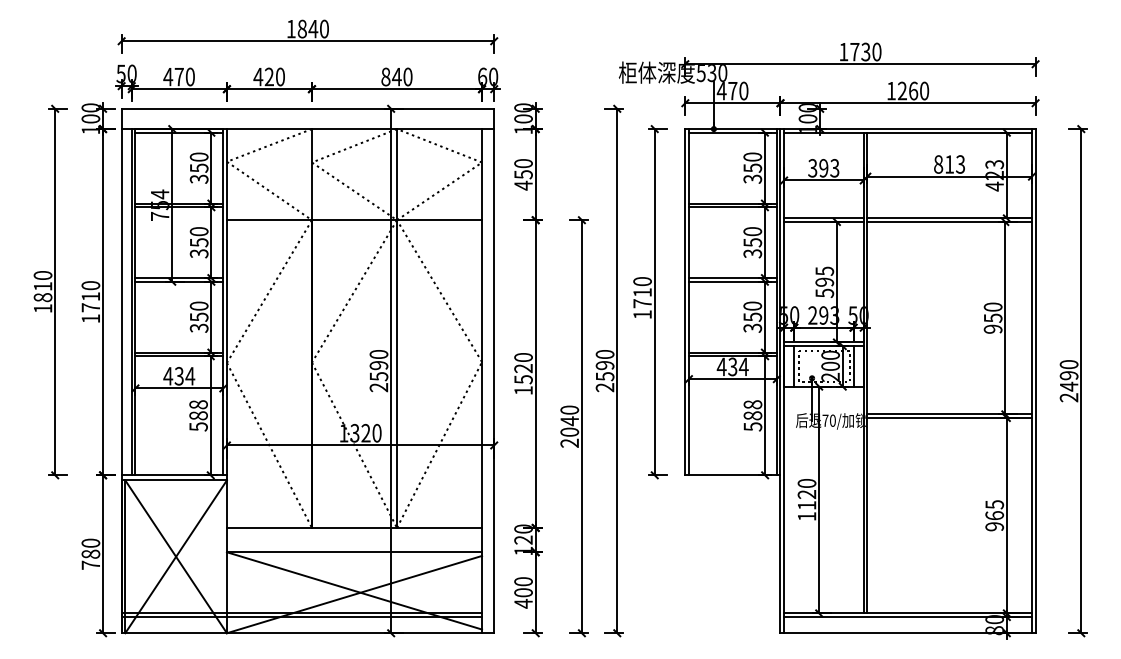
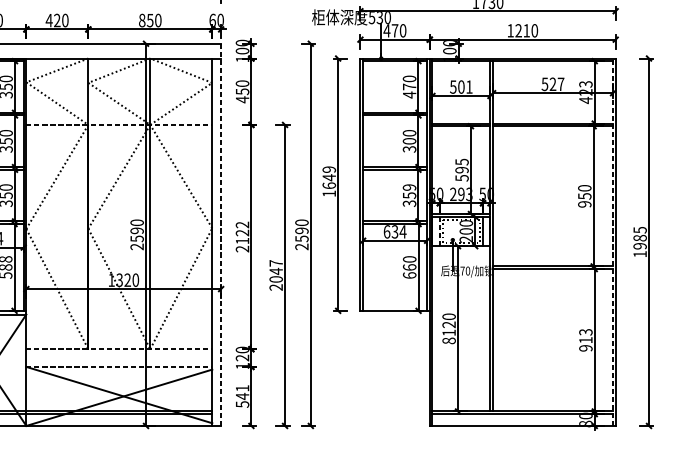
text: (396, 77) -> (149, 20), 840 -> 850
text: (913, 90) -> (526, 30), 1260 -> 1210
text: (949, 164) -> (552, 84), 813 -> 527
text: (823, 168) -> (461, 87), 393 -> 501
text: (752, 173) -> (409, 90), 350 -> 470
line: (354, 220) -> (119, 125), solid -> dashed
text: (752, 242) -> (409, 141), 350 -> 300
text: (642, 292) -> (329, 177), 1710 -> 1649
text: (752, 305) -> (409, 187), 350 -> 359
text: (721, 366) -> (386, 231), 434 -> 634
line: (794, 366) -> (440, 231), solid -> dashed
line: (494, 370) -> (221, 234), solid -> dashed
text: (523, 374) -> (242, 237), 1520 -> 2122
line: (1031, 380) -> (612, 241), solid -> dashed
text: (1068, 381) -> (639, 242), 2490 -> 1985
text: (569, 409) -> (276, 262), 2040 -> 2047
text: (752, 415) -> (409, 267), 588 -> 660
text: (994, 510) -> (585, 336), 965 -> 913
text: (806, 516) -> (448, 340), 1120 -> 8120
line: (354, 527) -> (119, 348), solid -> dashed
line: (354, 552) -> (119, 367), solid -> dashed
text: (523, 592) -> (242, 396), 400 -> 541

